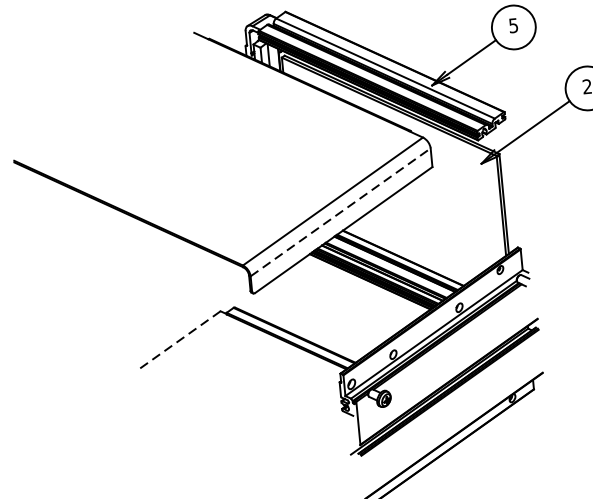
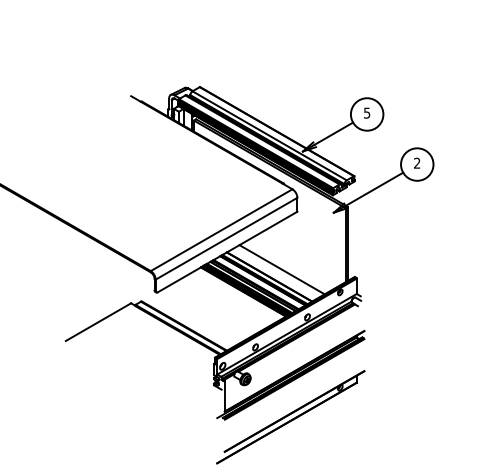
line: (340, 212) -> (226, 238), dashed -> solid
line: (418, 246) -> (281, 269), added
line: (179, 341) -> (98, 322), dashed -> solid

